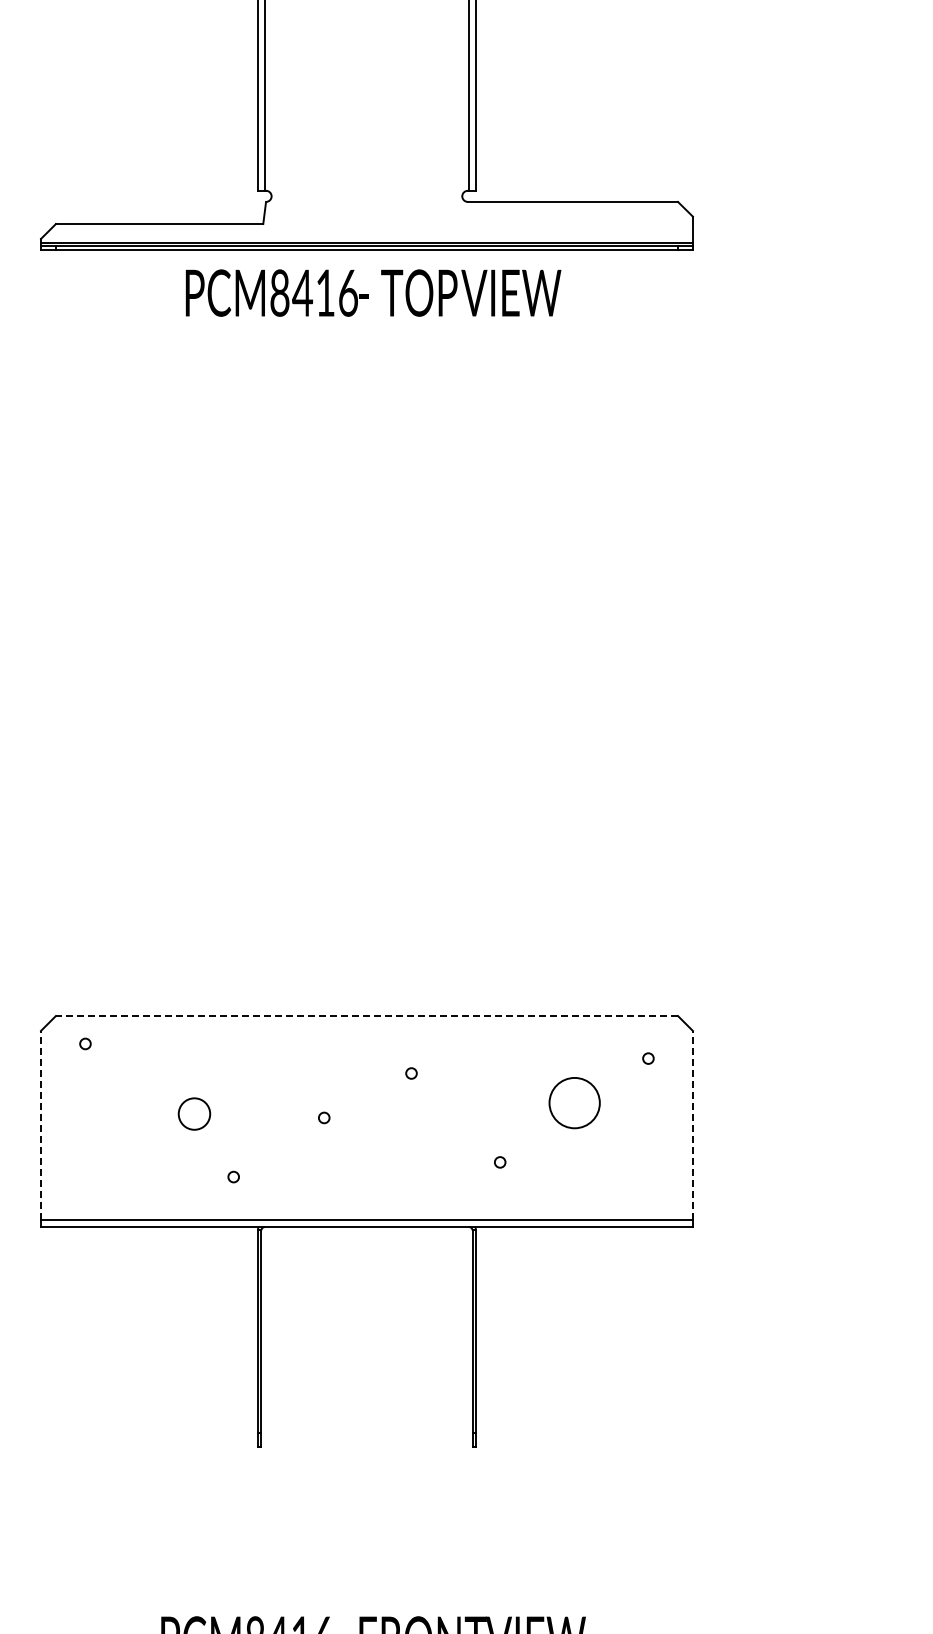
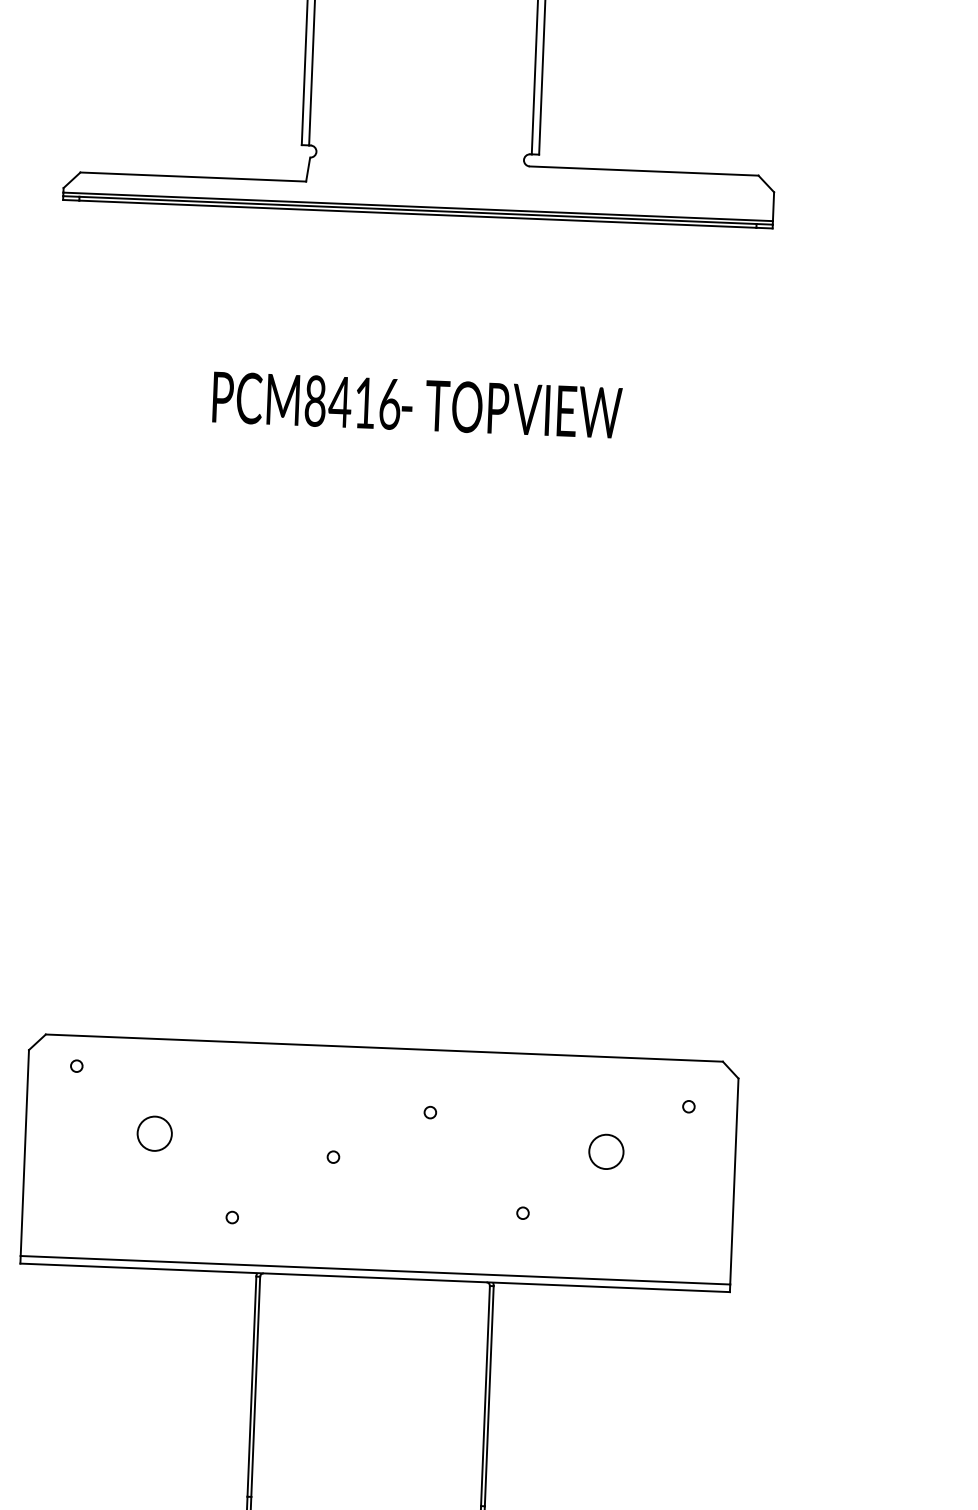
text: (373, 292) -> (417, 404), moved
line: (366, 1016) -> (383, 1048), dashed -> solid
circle: (573, 1102) -> (605, 1151), size x0.62
circle: (194, 1113) -> (154, 1133), moved
line: (41, 1125) -> (25, 1153), dashed -> solid
line: (692, 1125) -> (733, 1181), dashed -> solid

